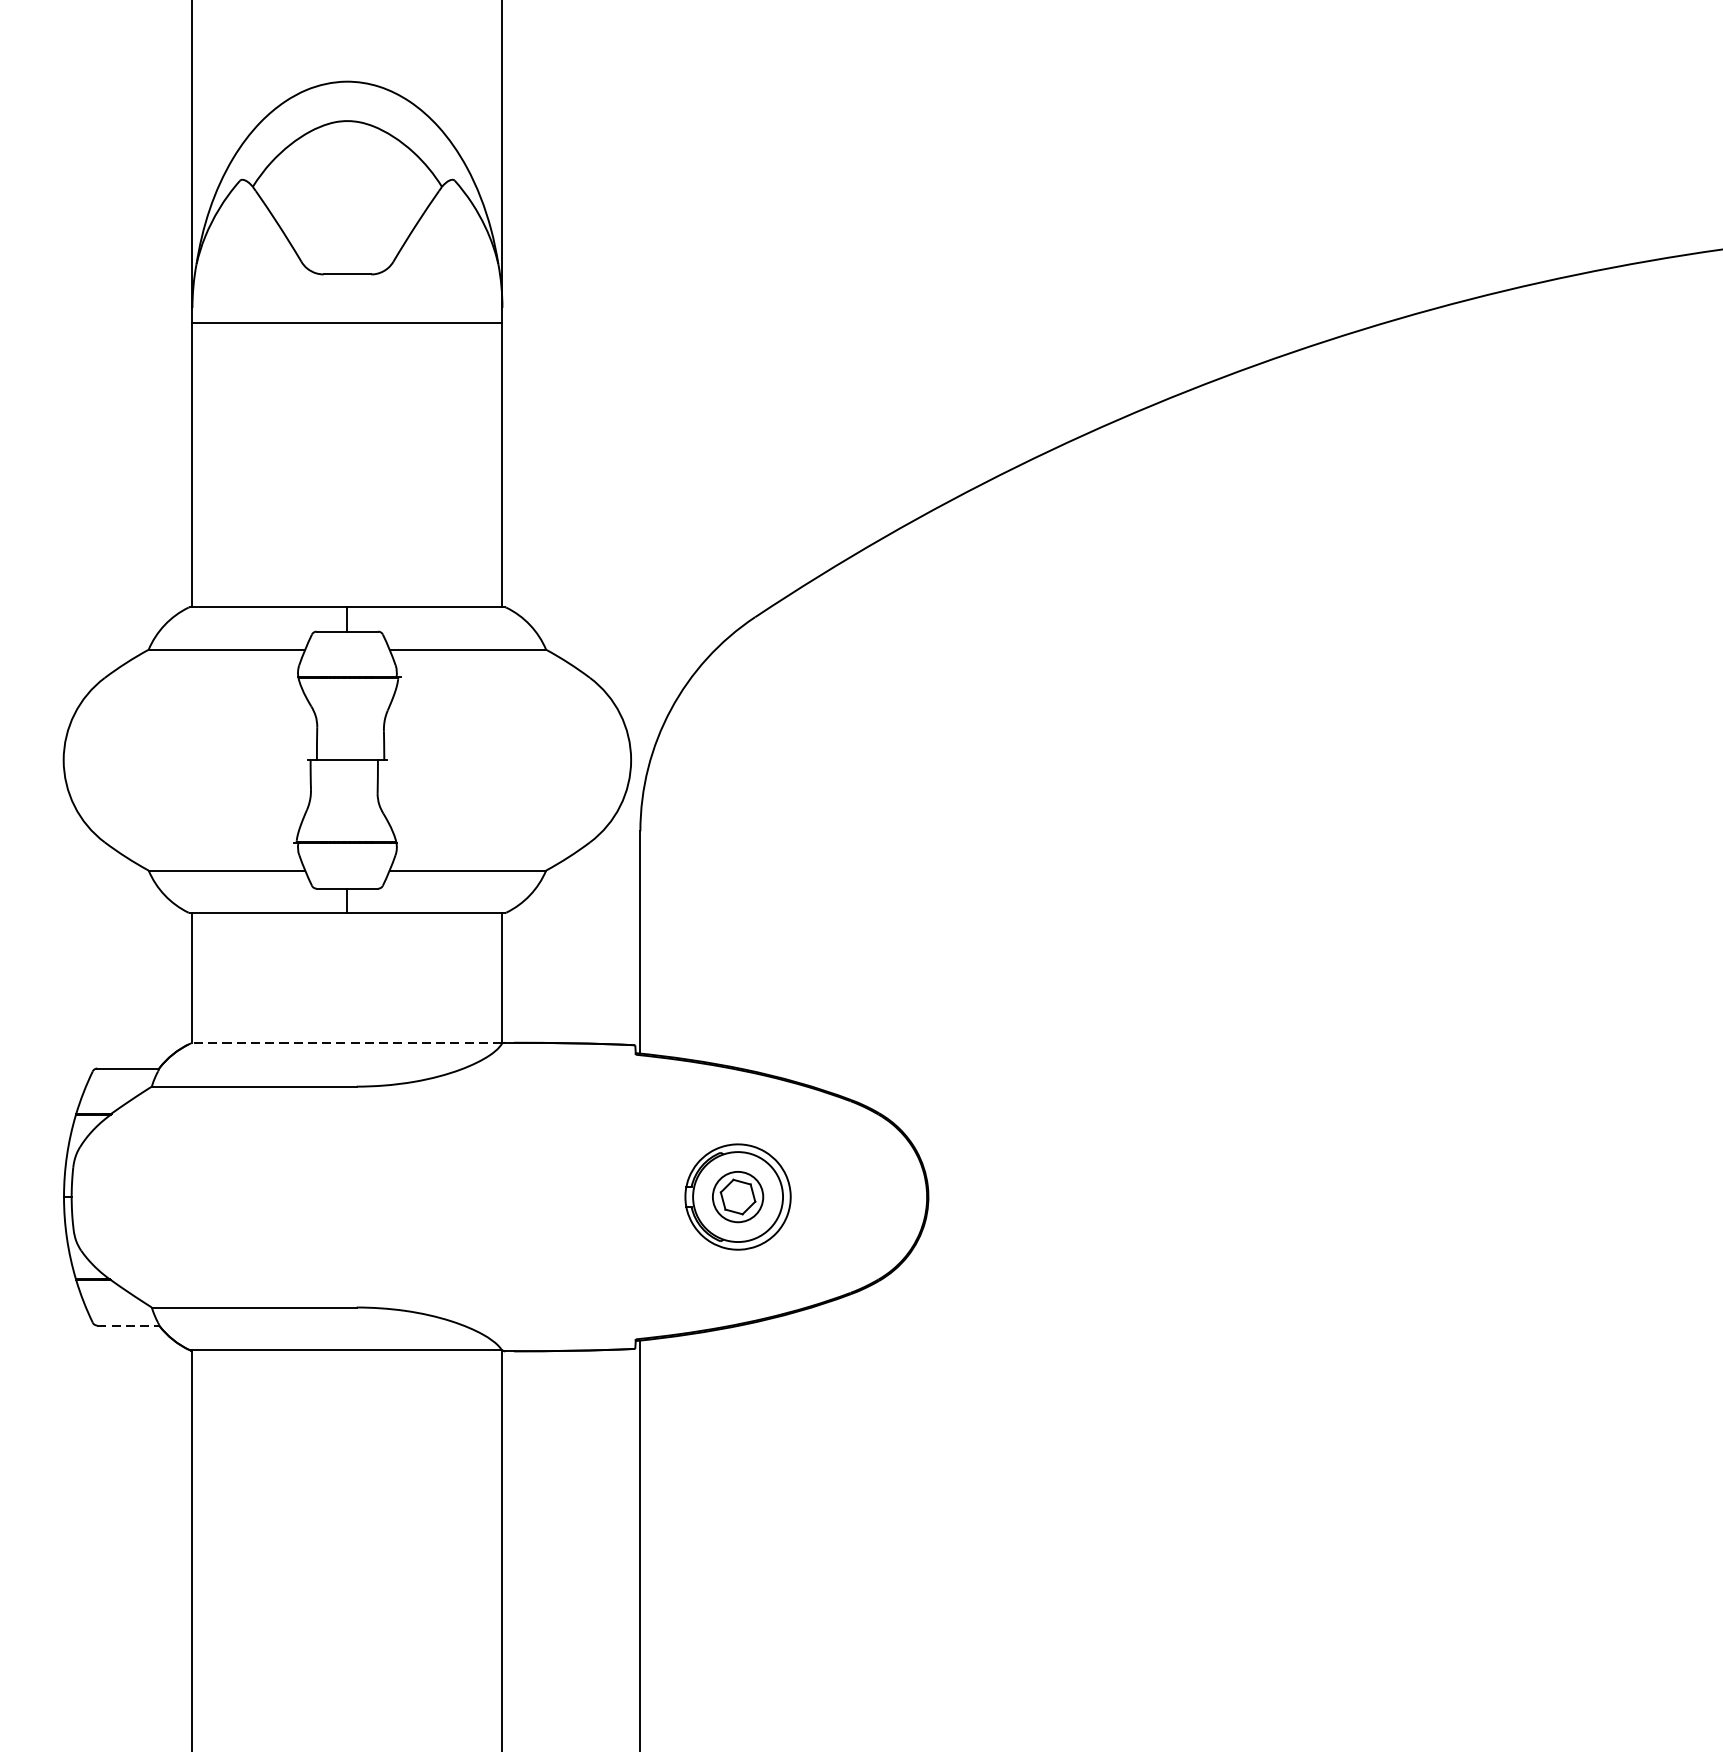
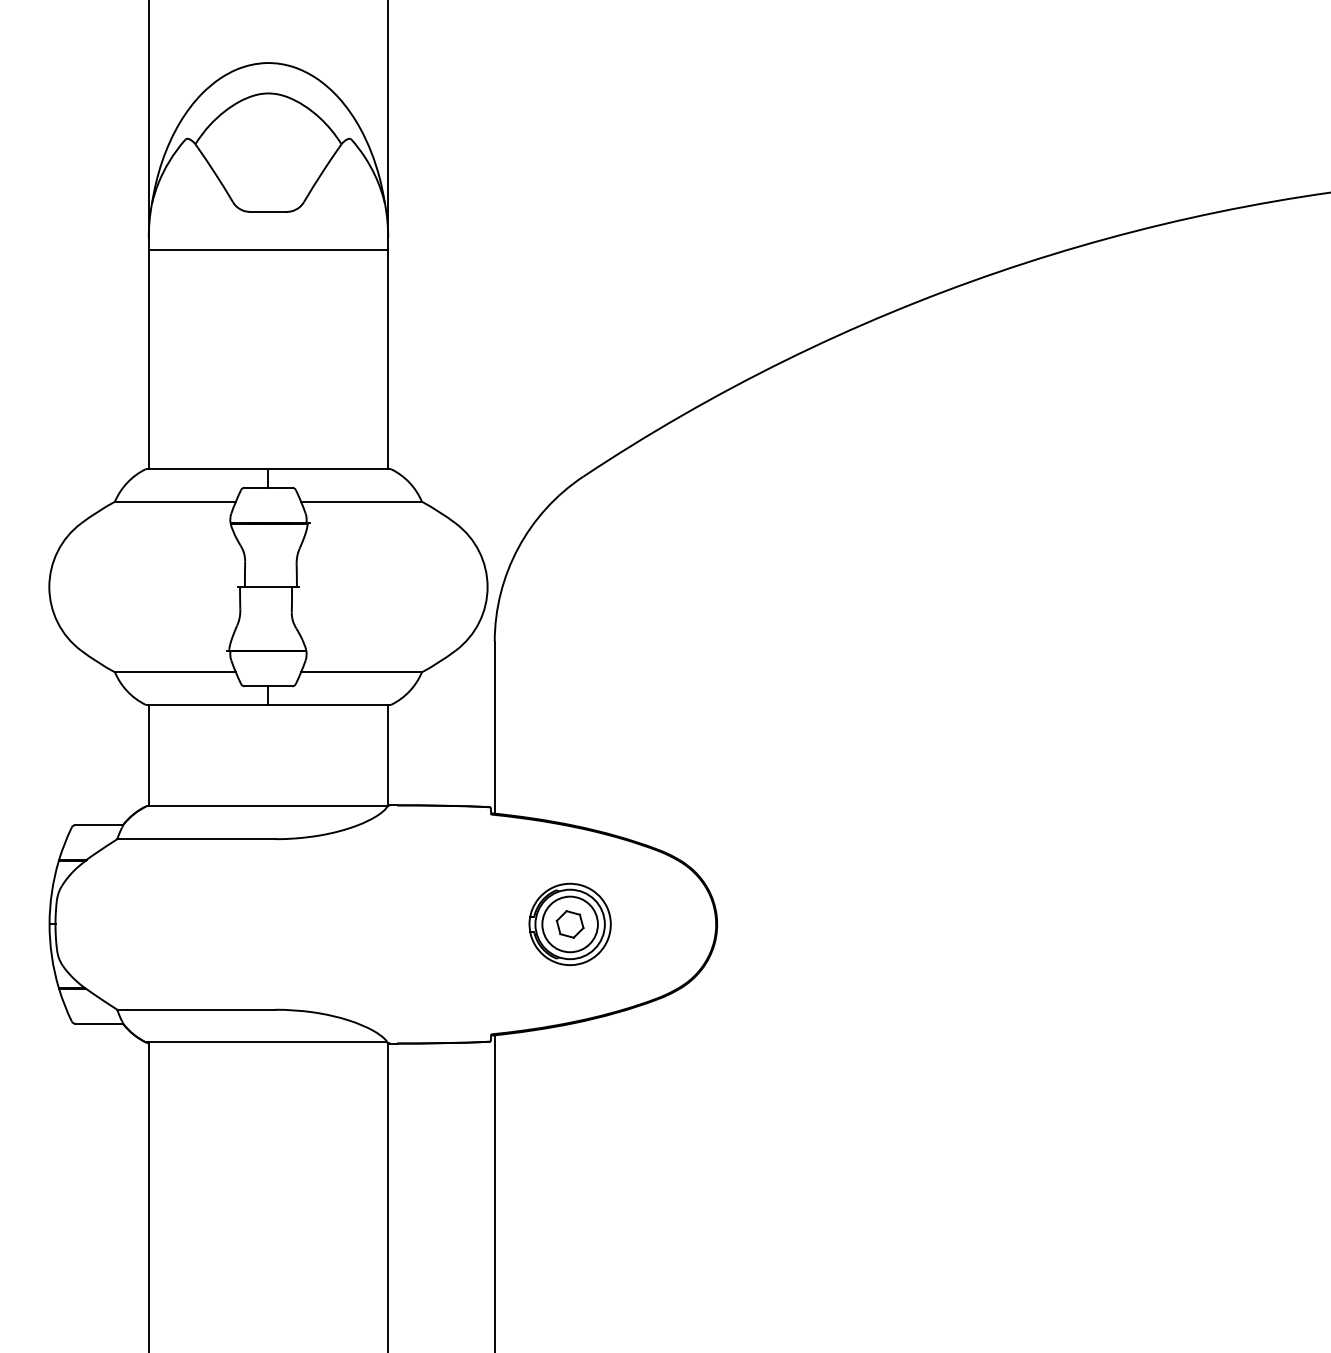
line: (346, 1043) -> (267, 805), dashed -> solid
circle: (737, 1197) -> (569, 924), size x1.43
line: (128, 1325) -> (99, 1023), dashed -> solid

